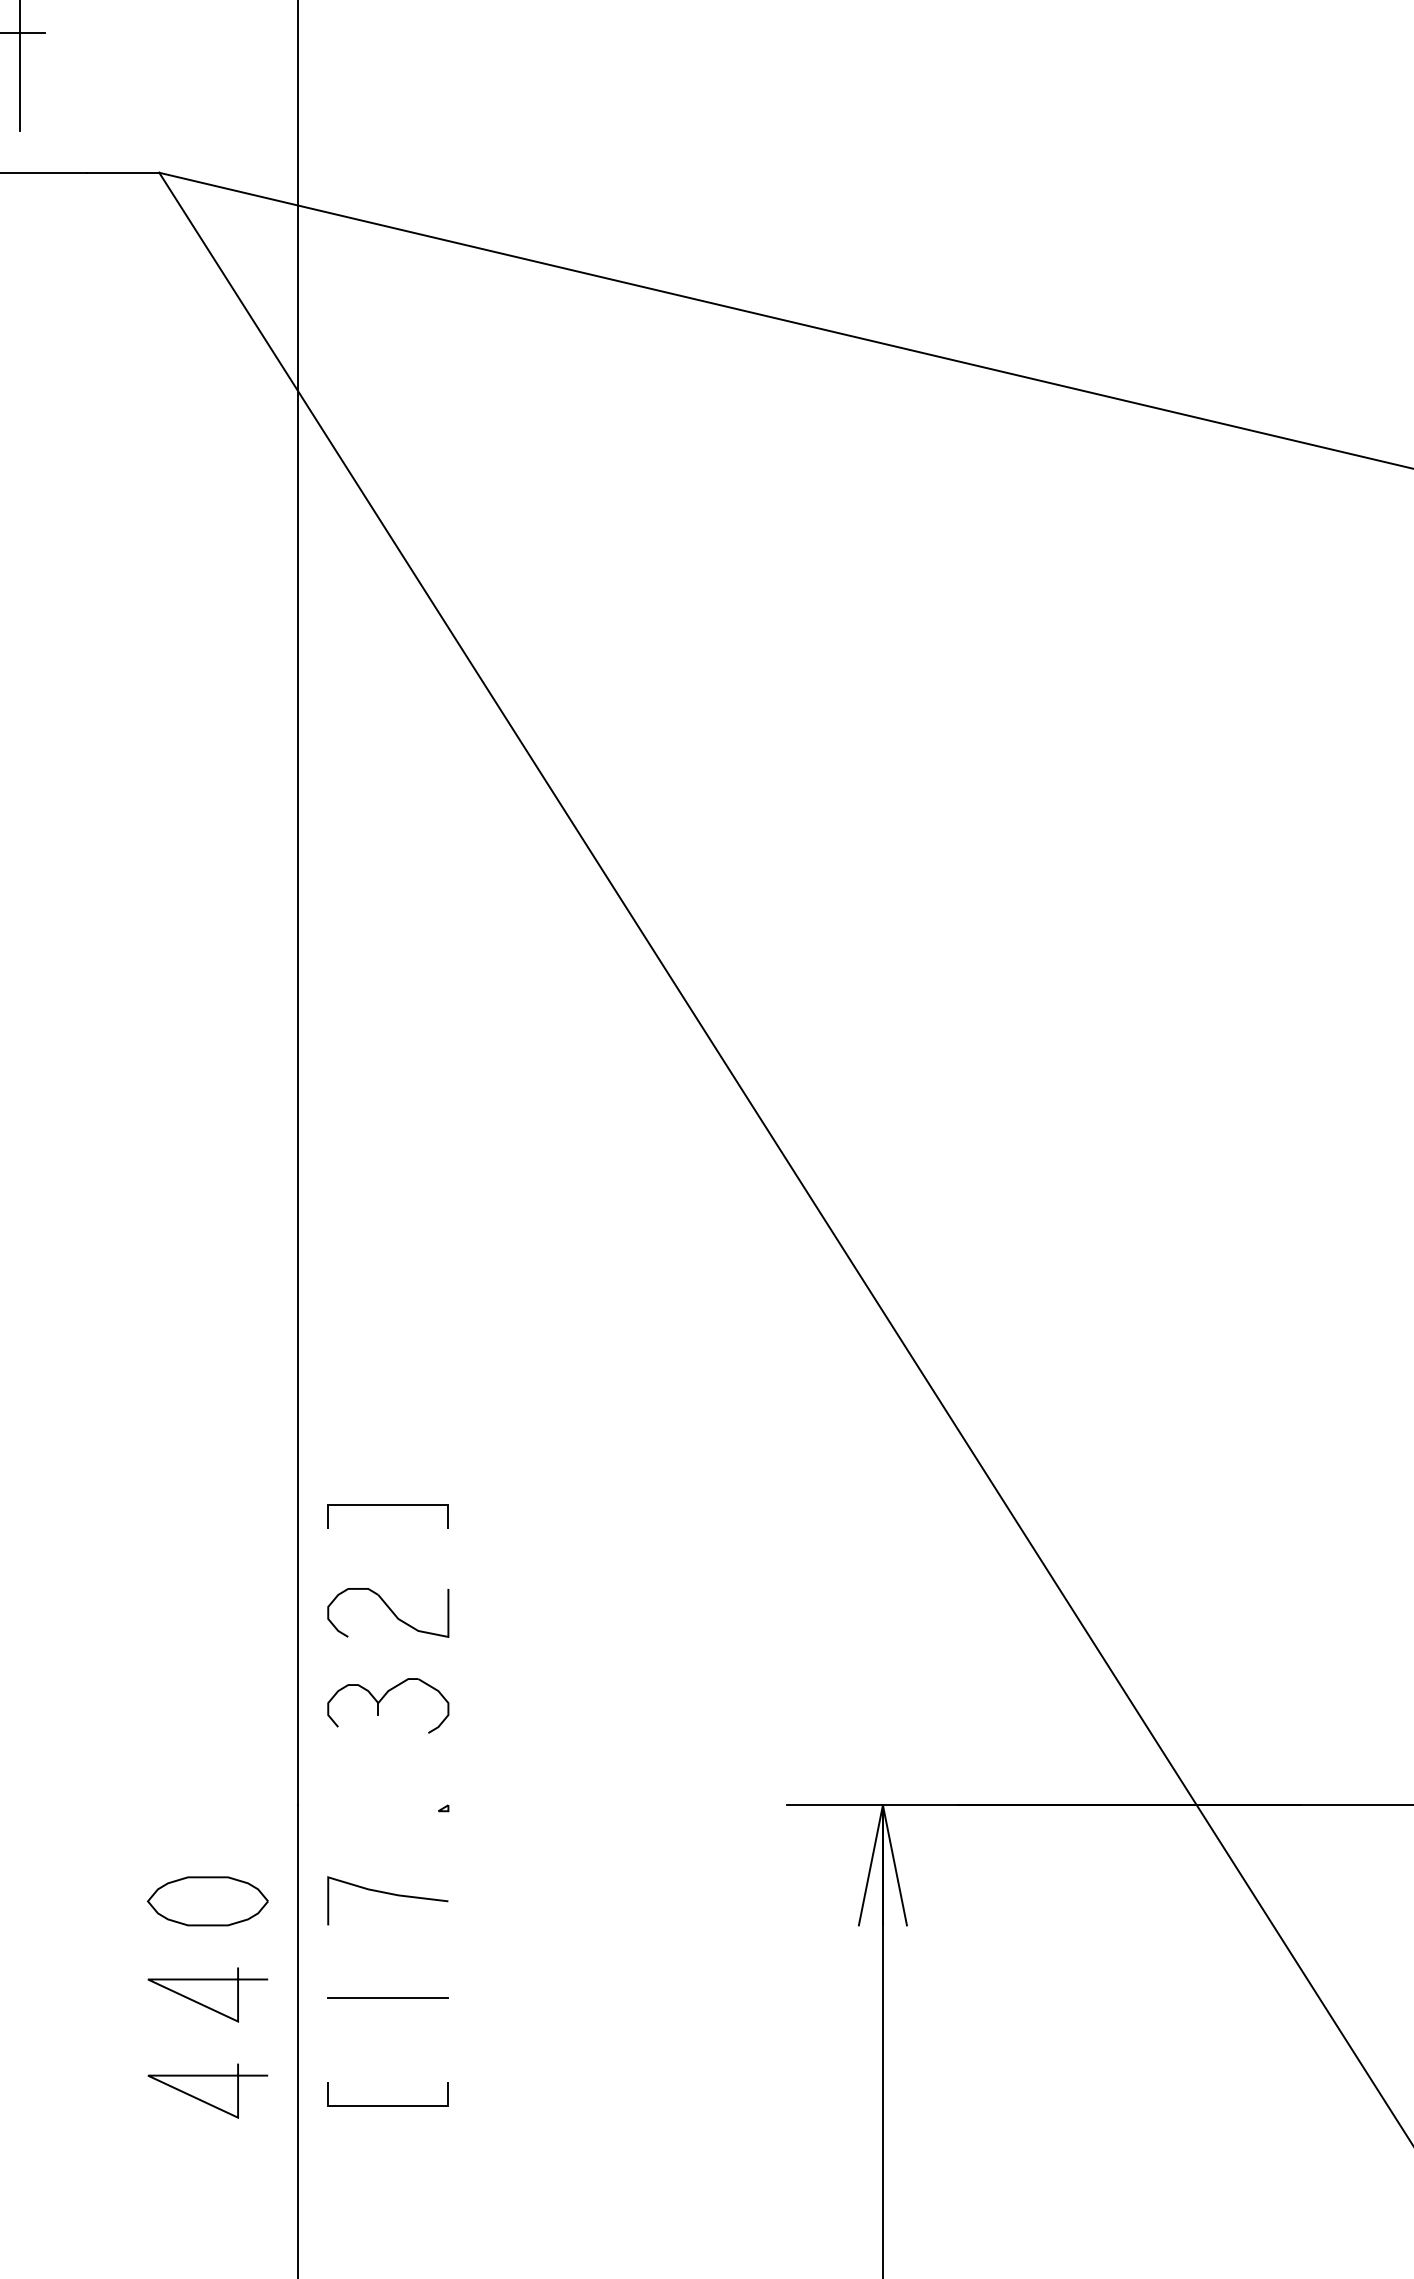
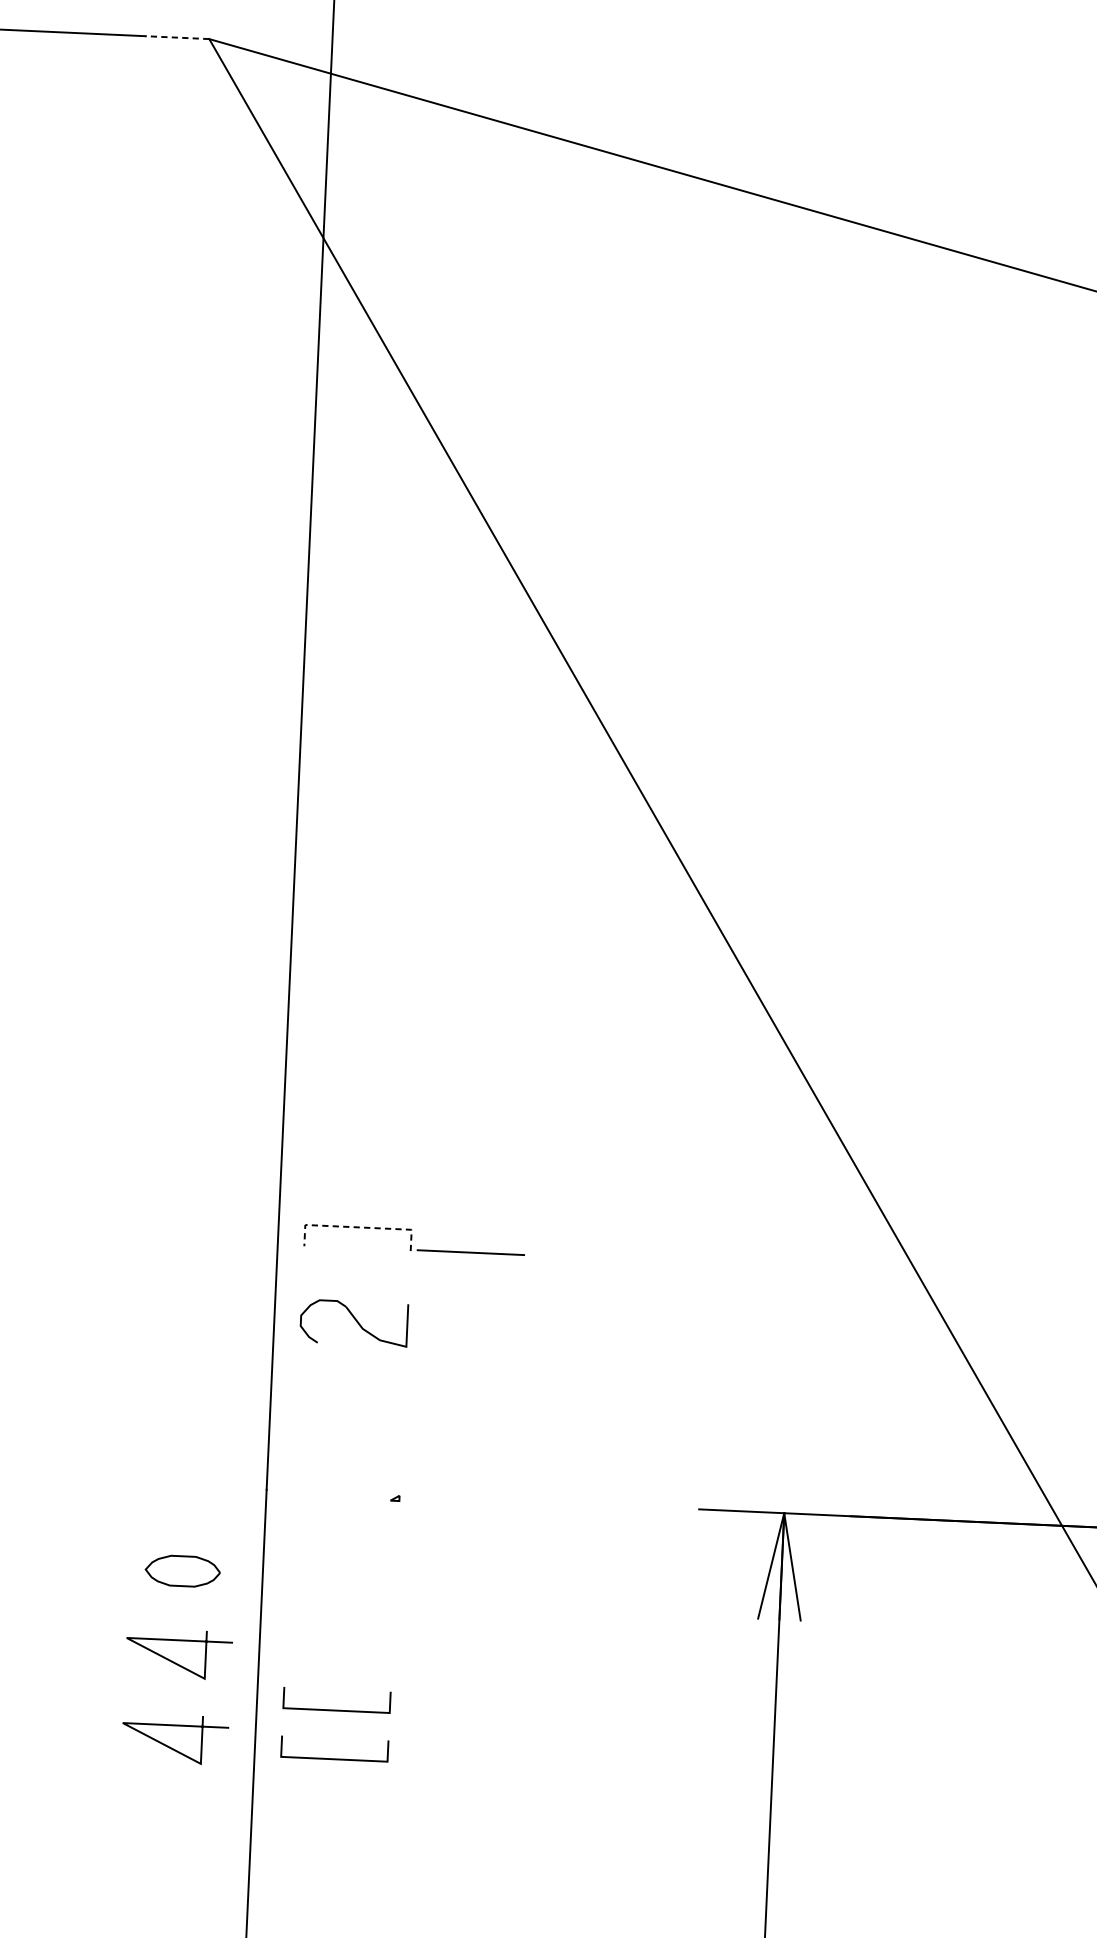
line: (122, 172) -> (176, 37), solid -> dashed
line: (387, 1504) -> (357, 1227), solid -> dashed
part: (382, 1699) -> (345, 1399), removed
curve: (387, 1894) -> (342, 1572), removed
part: (207, 1901) -> (182, 1571), size x0.7
line: (387, 1997) -> (470, 1252), moved
line: (387, 2050) -> (335, 1710), added

